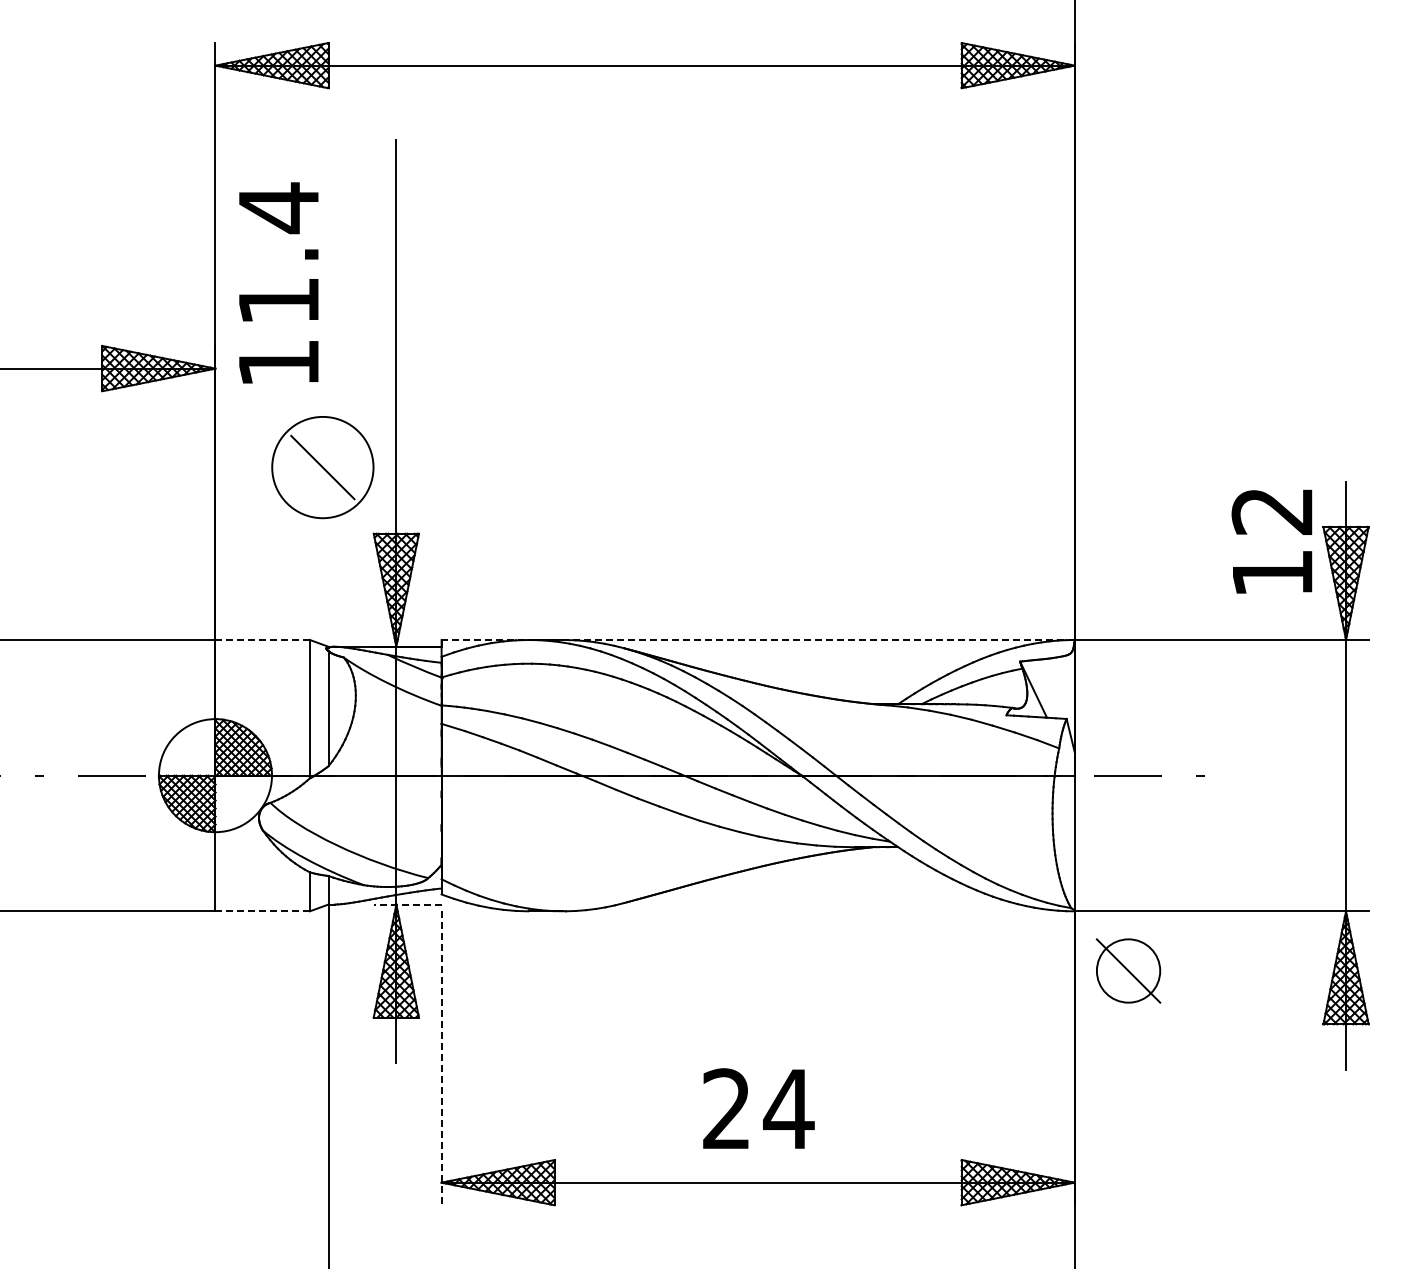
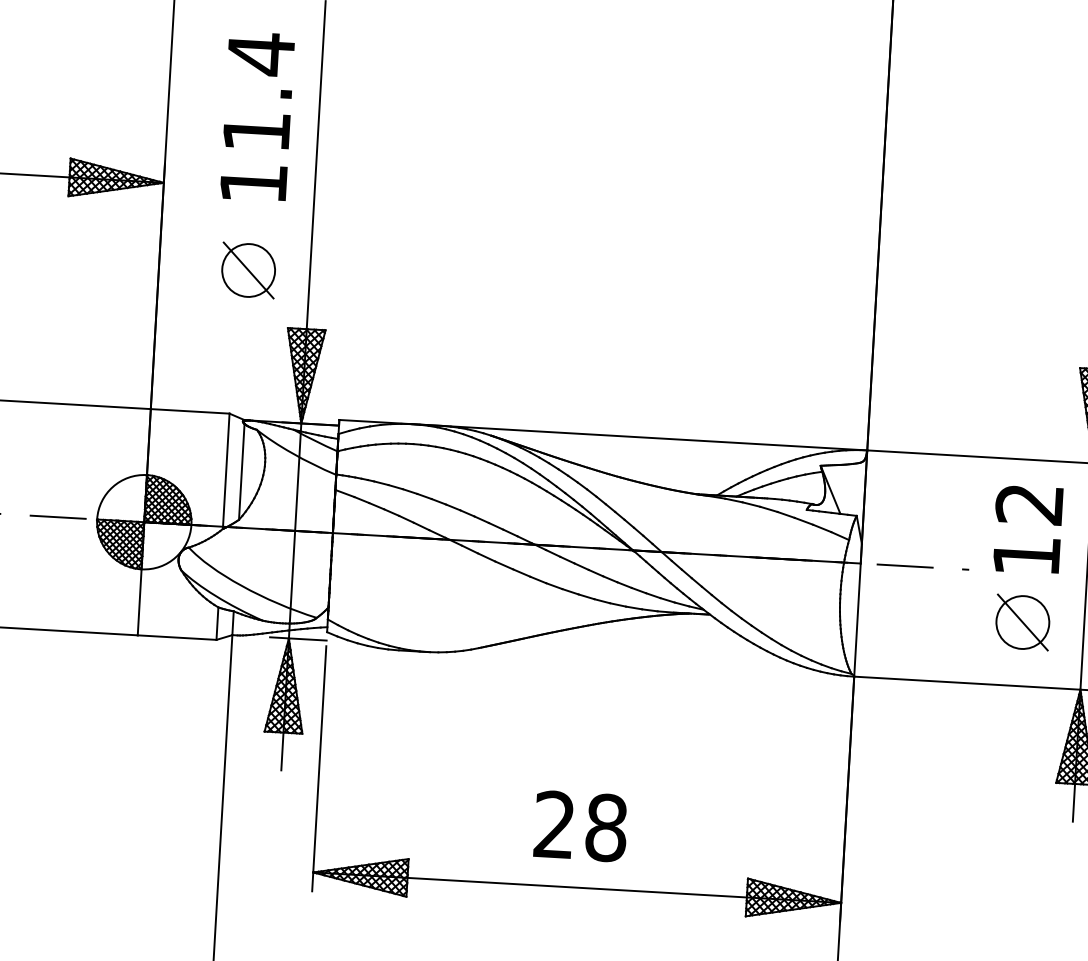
text: (278, 282) -> (257, 116), moved
circle: (322, 467) -> (248, 270), size x0.62
text: (1271, 541) -> (1027, 529), moved
line: (263, 639) -> (190, 411), dashed -> solid
line: (758, 639) -> (603, 434), dashed -> solid
line: (407, 904) -> (298, 638), dashed -> solid
line: (263, 911) -> (177, 637), dashed -> solid
part: (1128, 970) -> (1022, 622), moved
line: (441, 1058) -> (319, 768), dashed -> solid
text: (788, 1109) -> (606, 828), 24 -> 28

